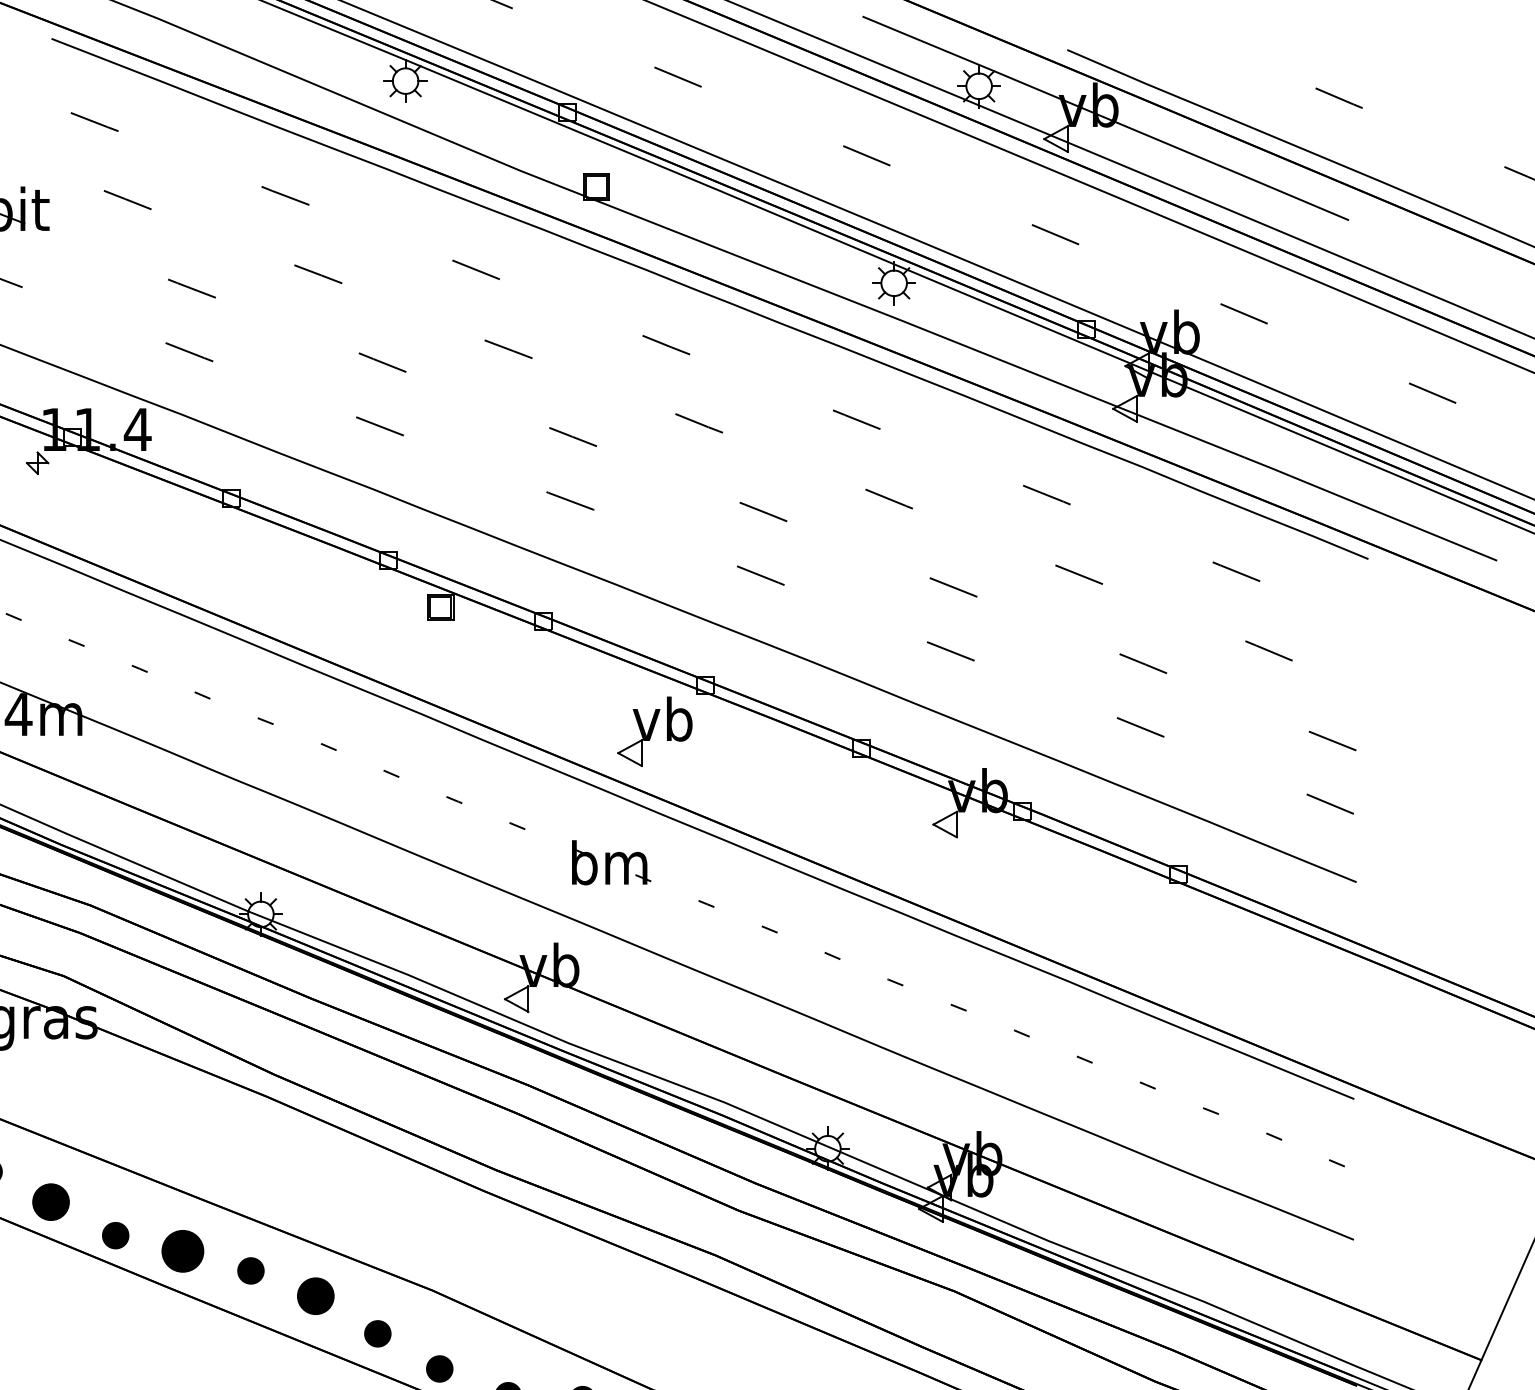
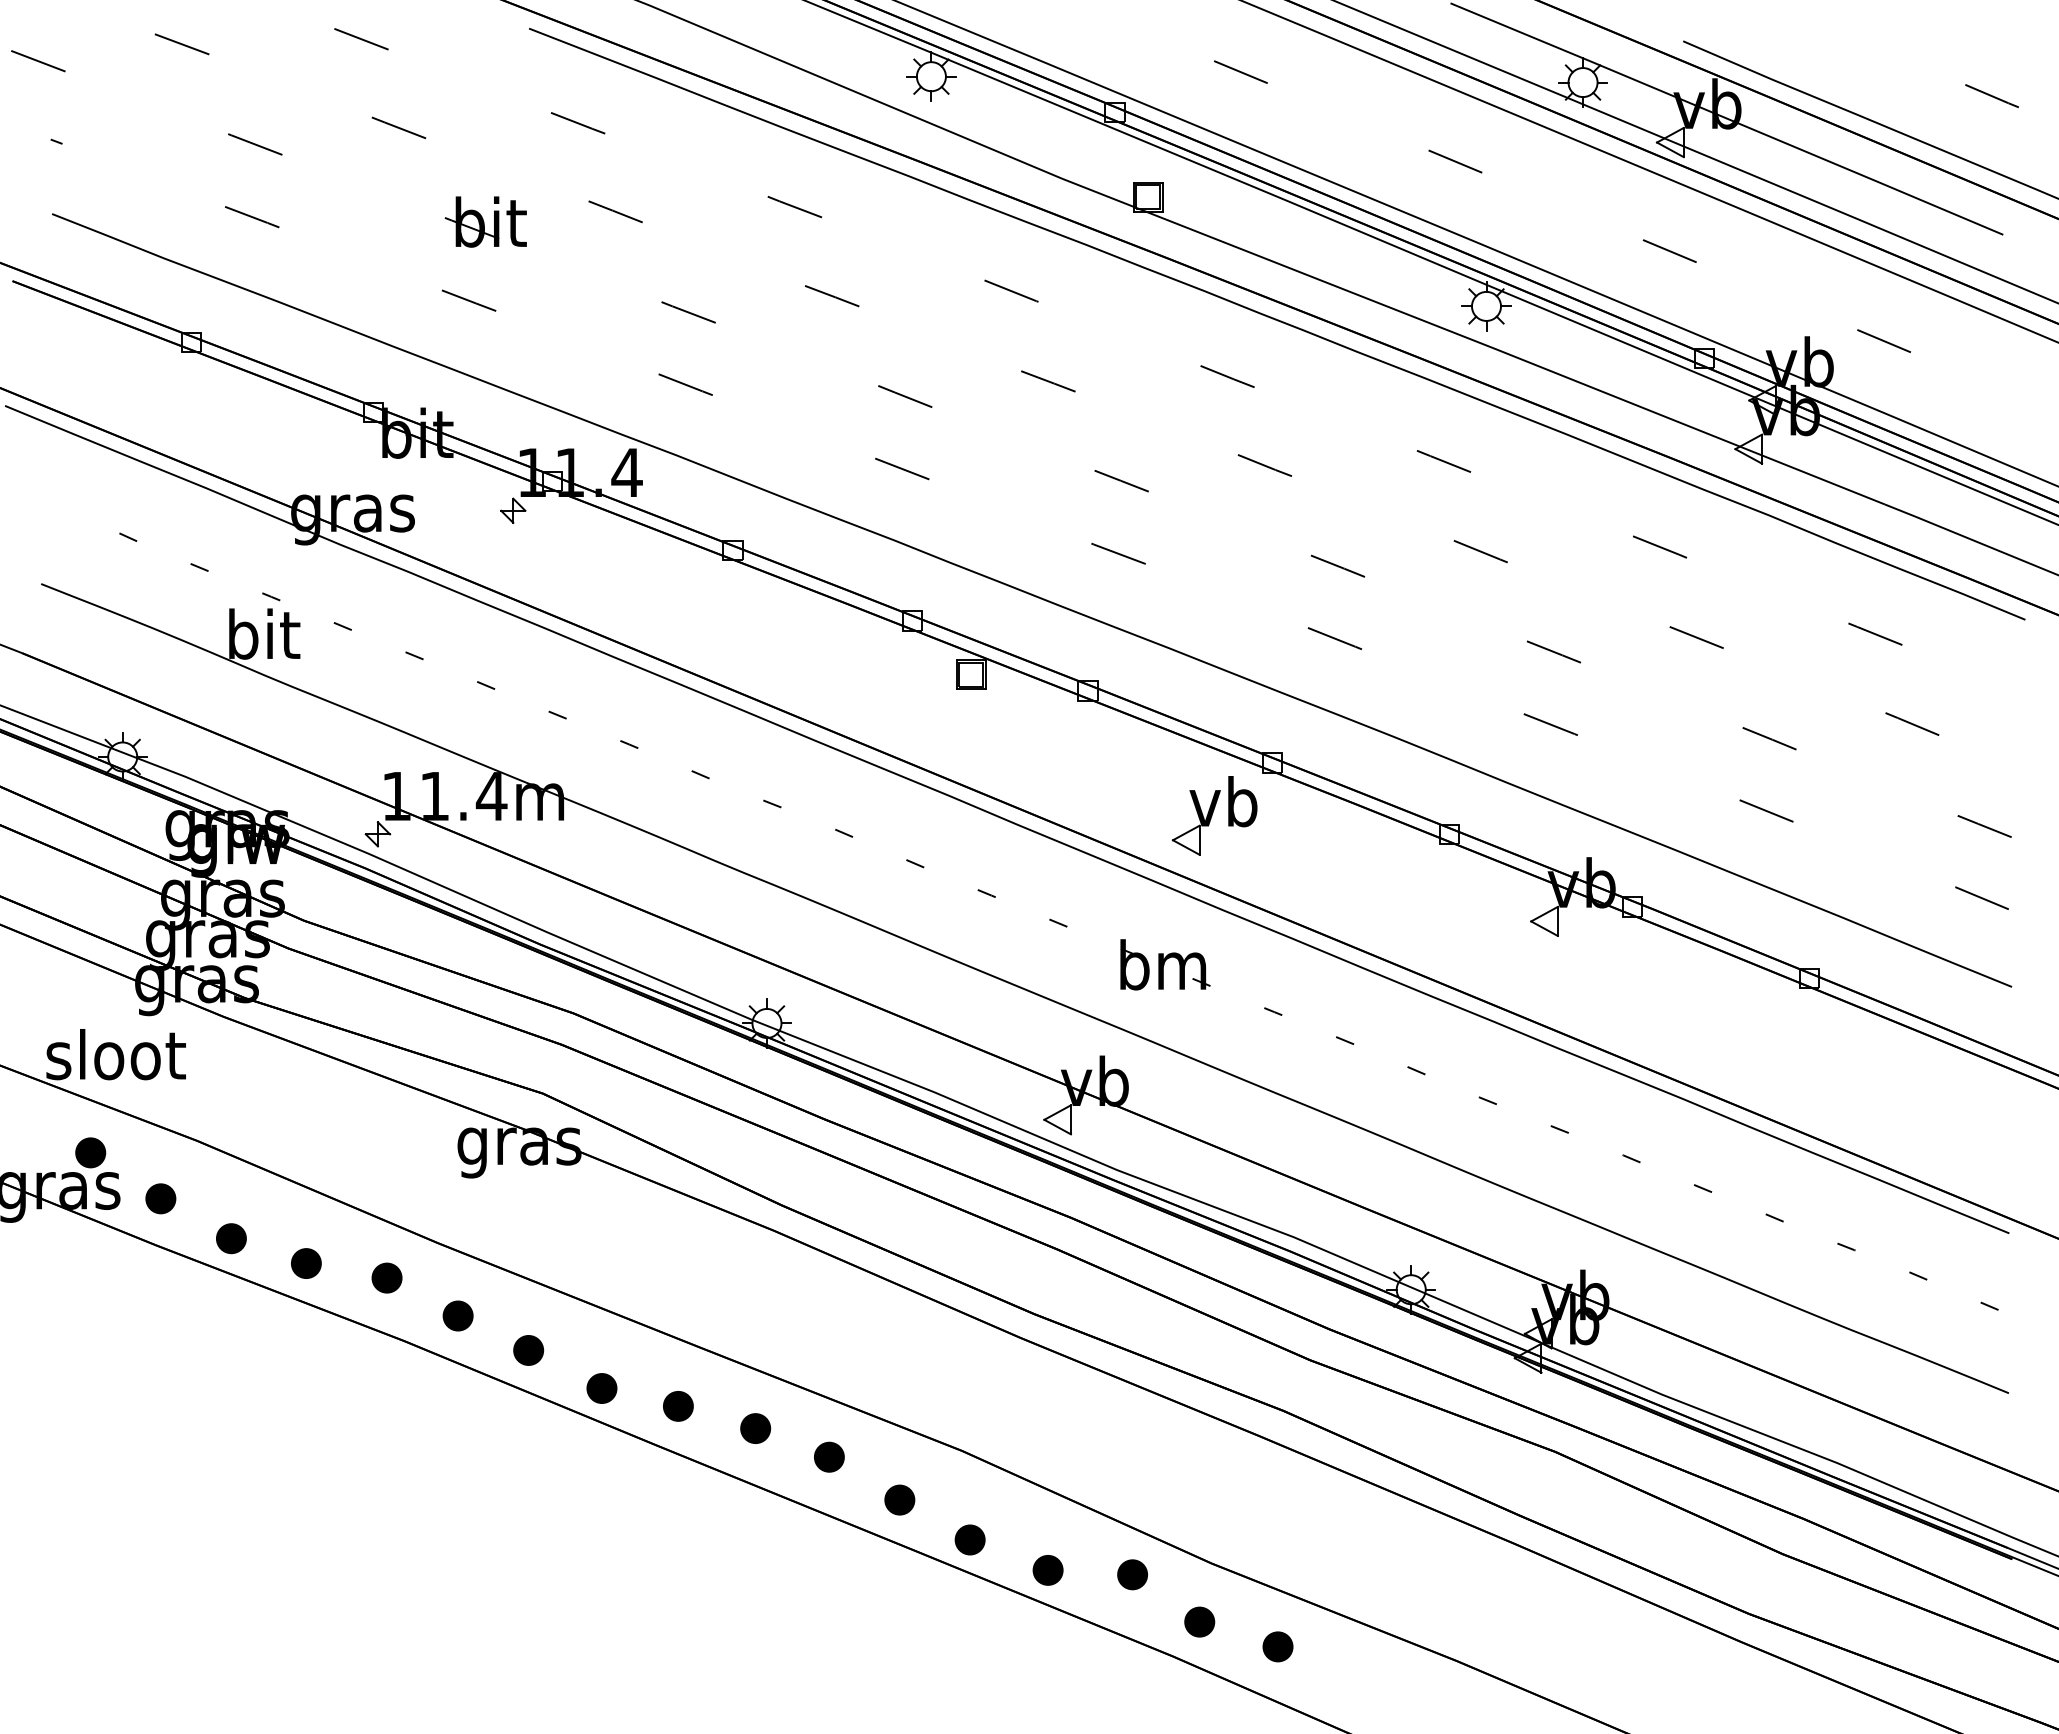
part: (51, 1202) -> (528, 1350), size x0.71
part: (183, 1251) -> (678, 1406), size x0.62
part: (315, 1295) -> (829, 1456), size x0.71

